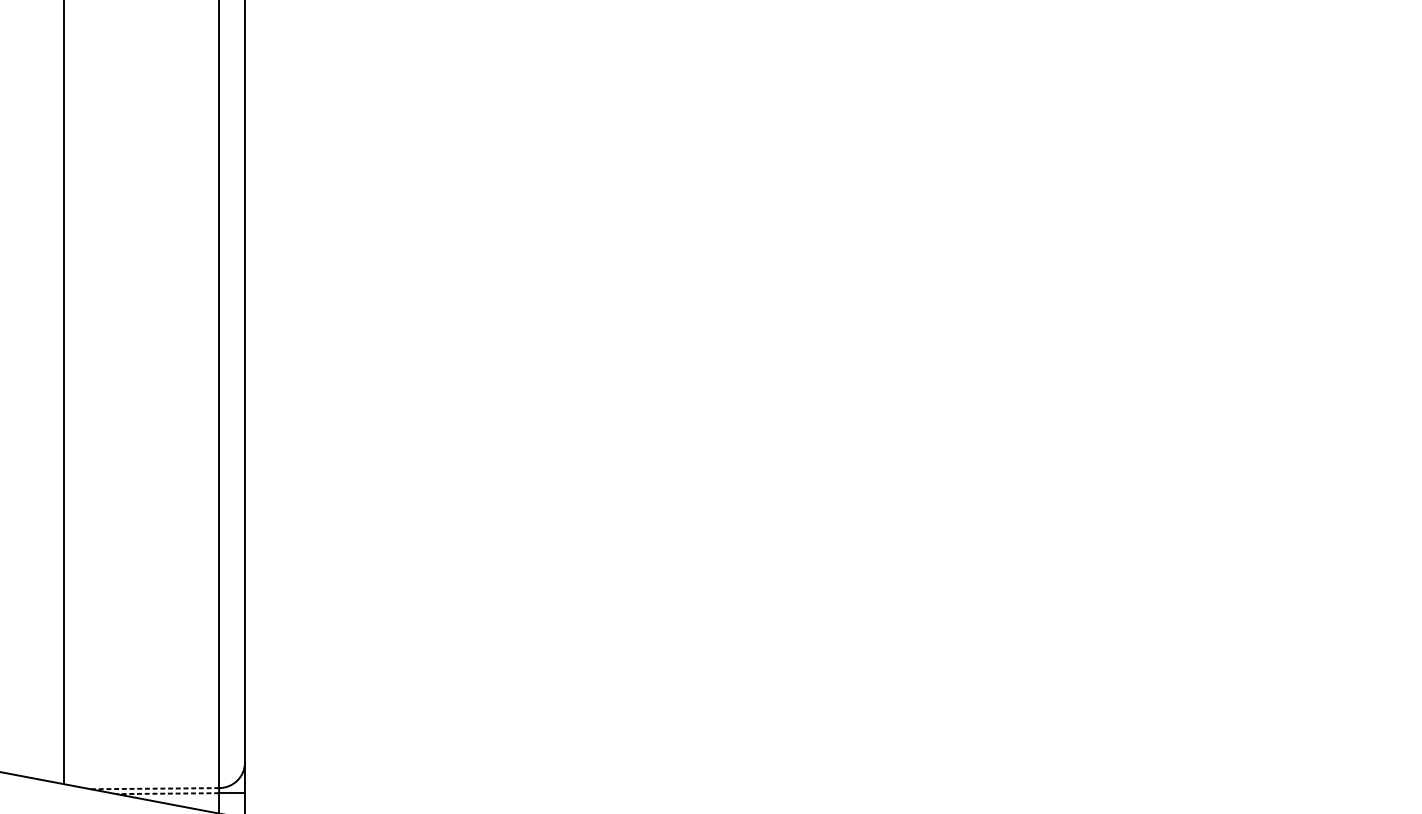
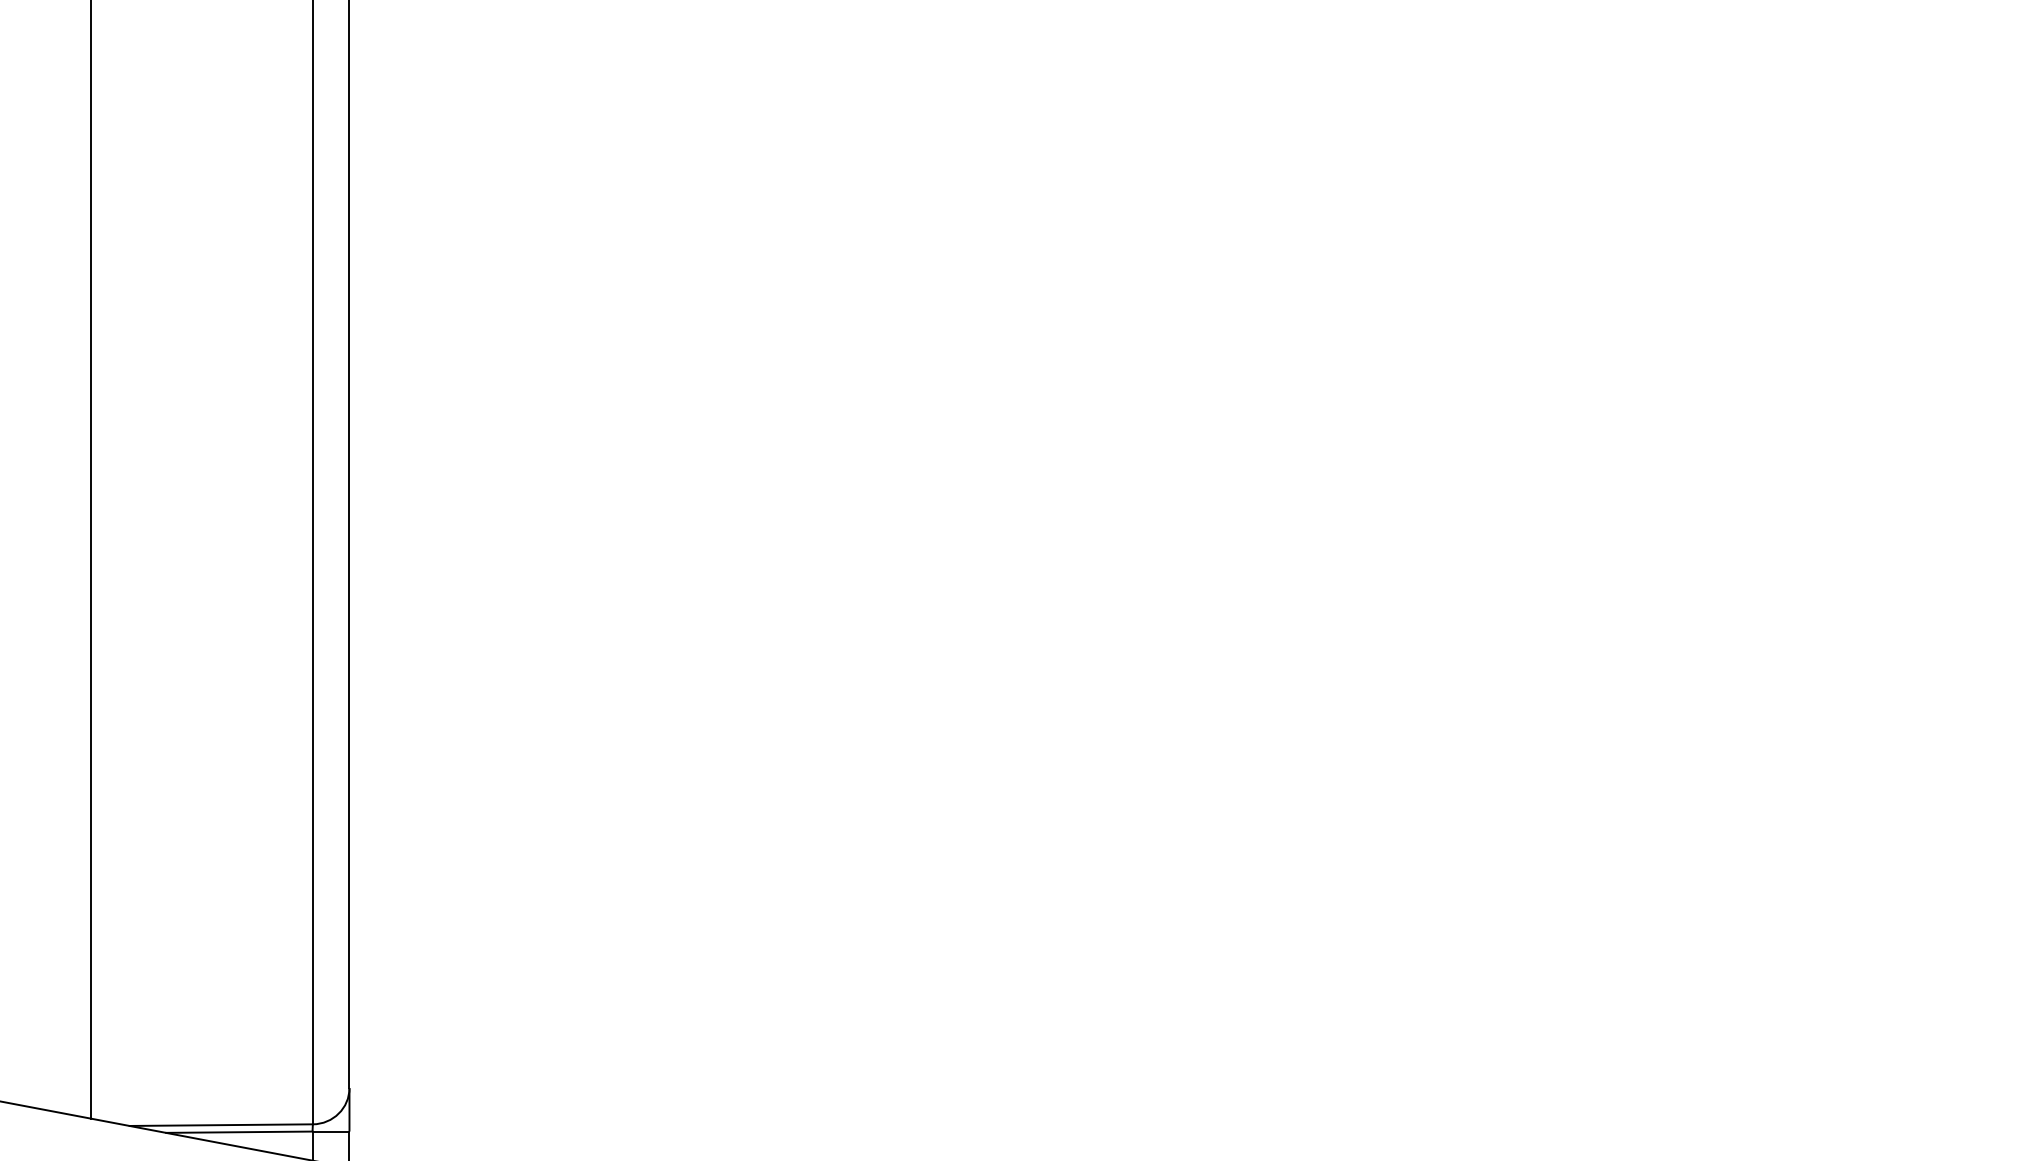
line: (155, 788) -> (221, 1125), dashed -> solid
line: (167, 793) -> (238, 1132), dashed -> solid

